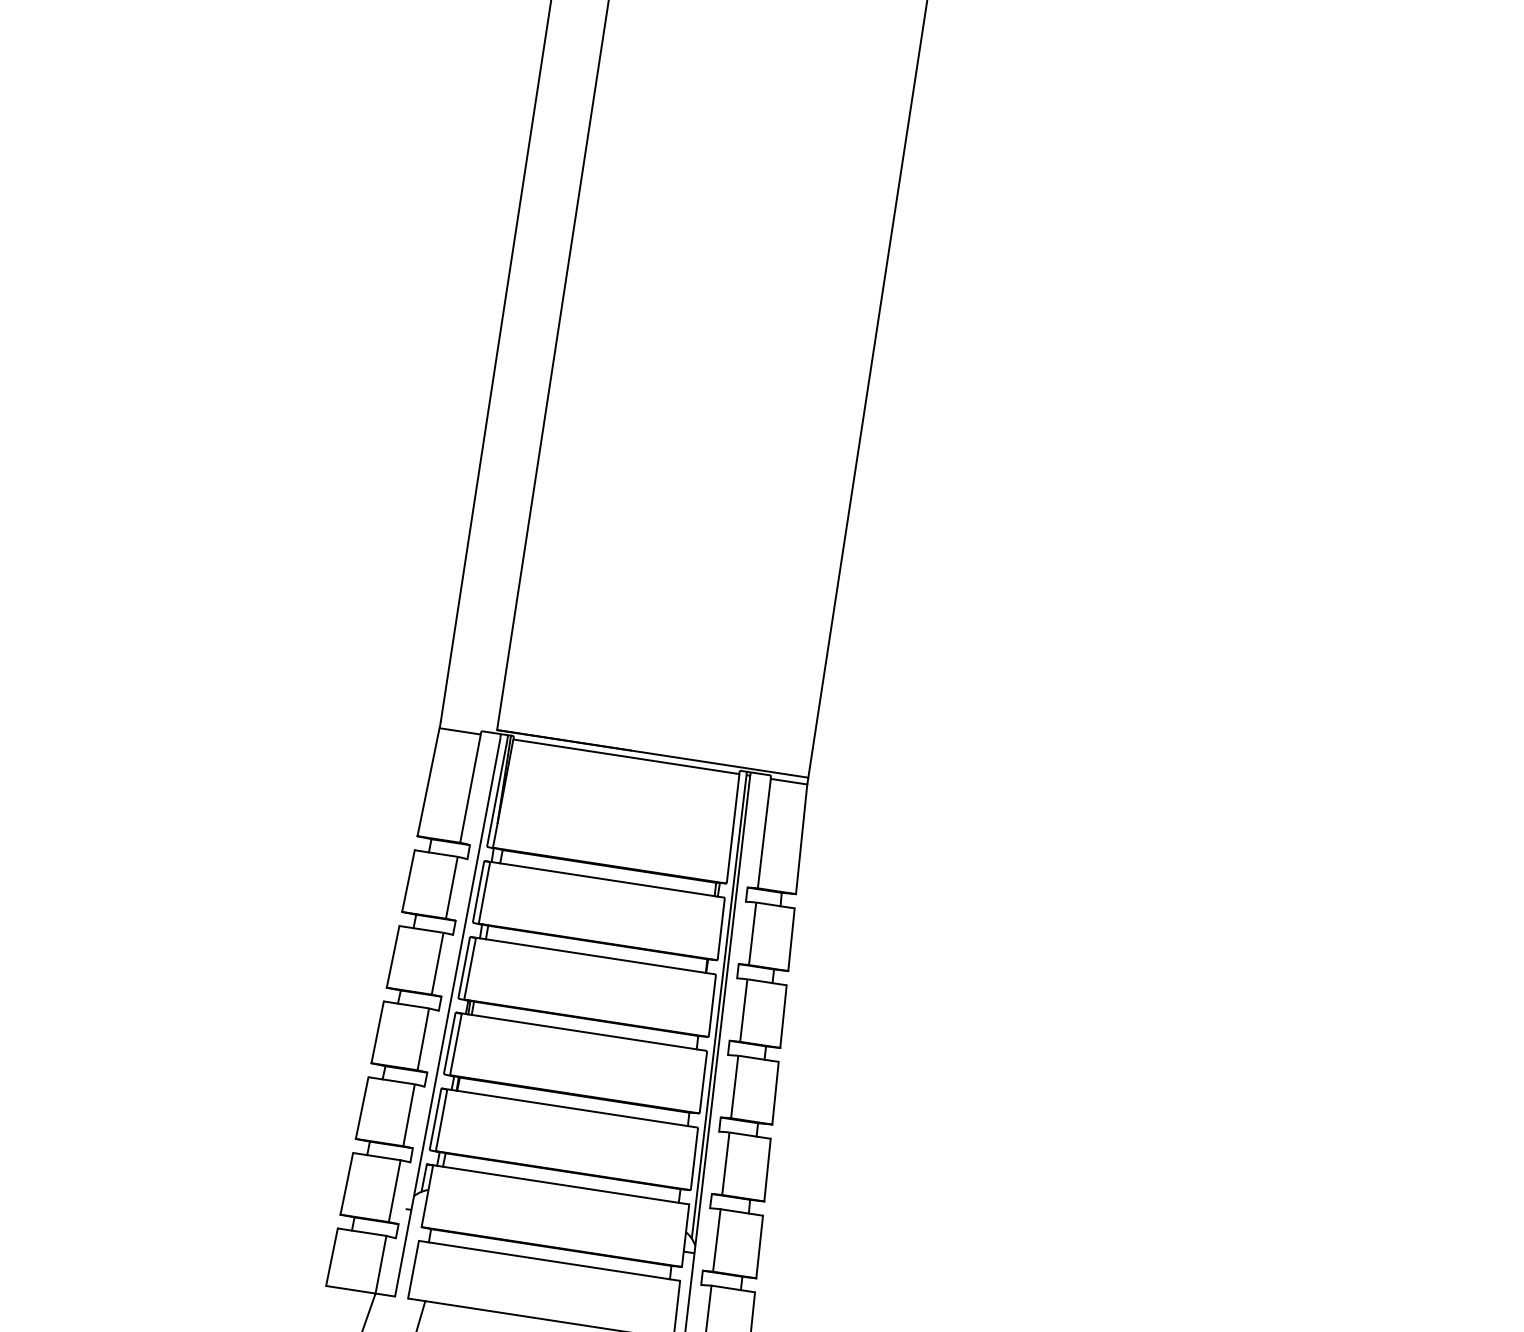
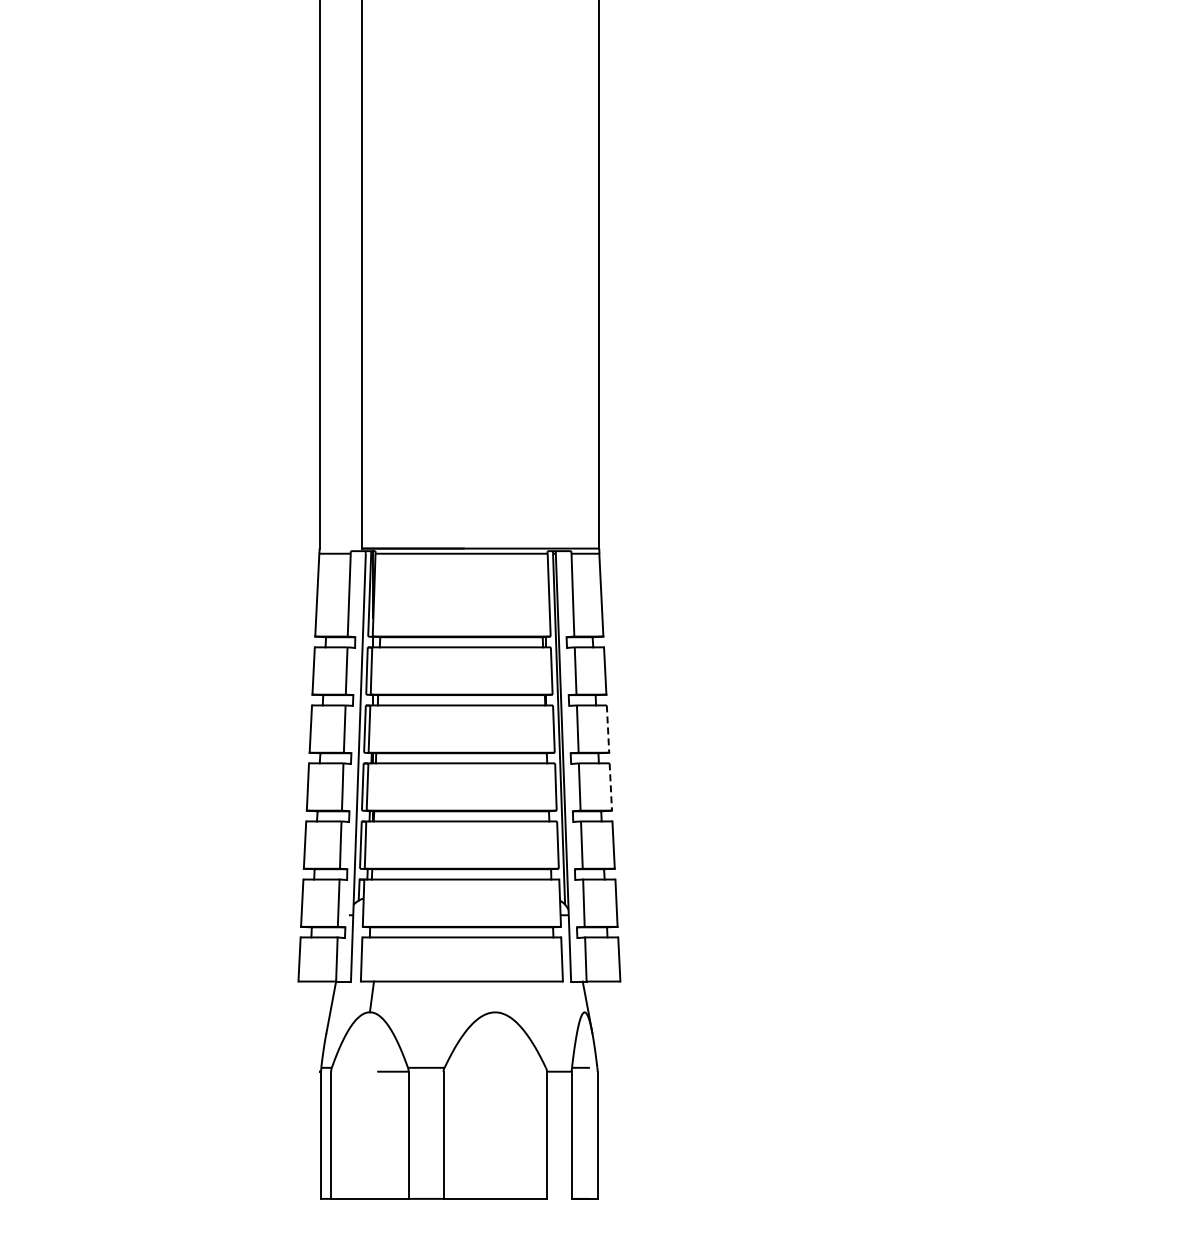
line: (784, 1017) -> (608, 729), solid -> dashed
line: (775, 1093) -> (610, 787), solid -> dashed

